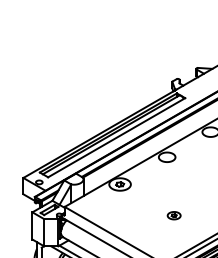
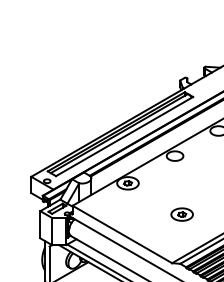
part: (173, 215) -> (181, 214), size x1.67

